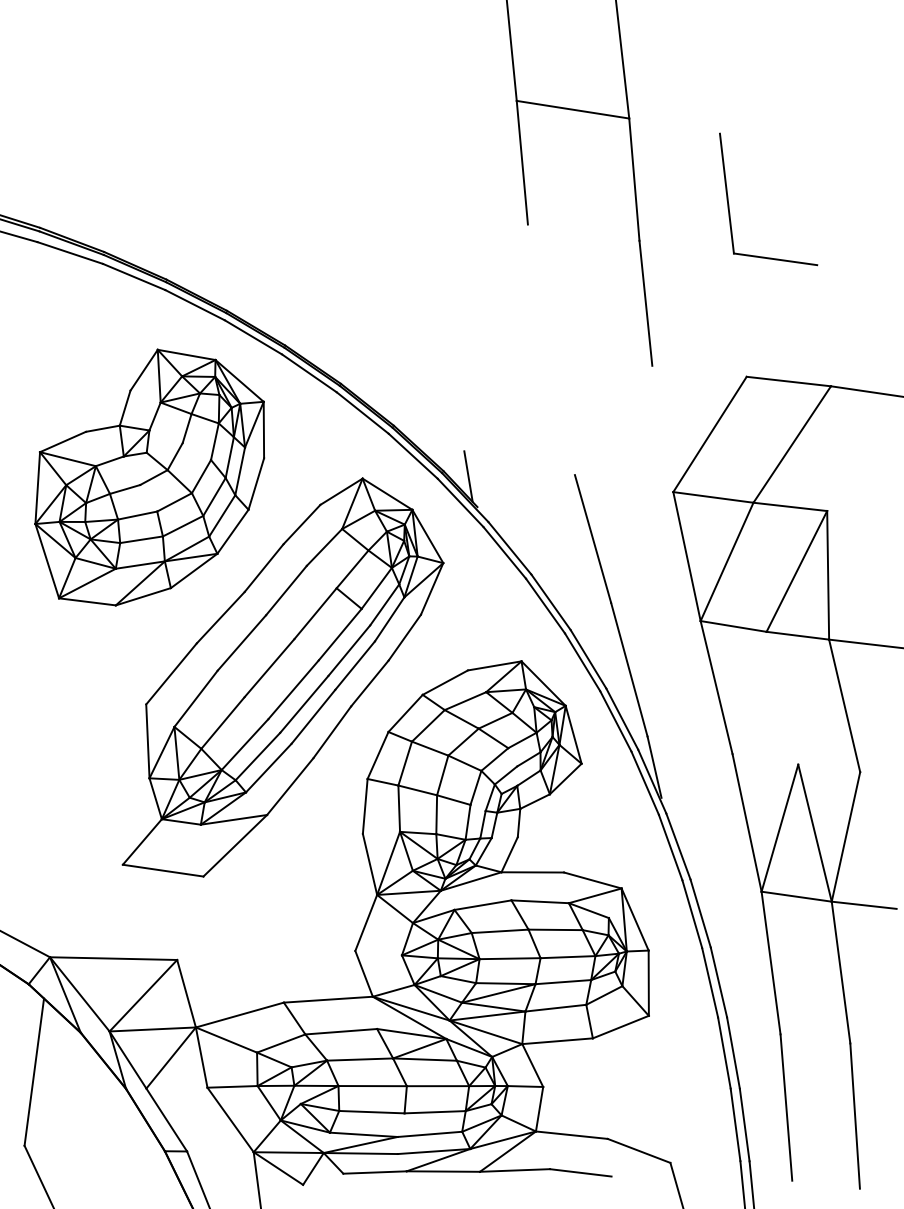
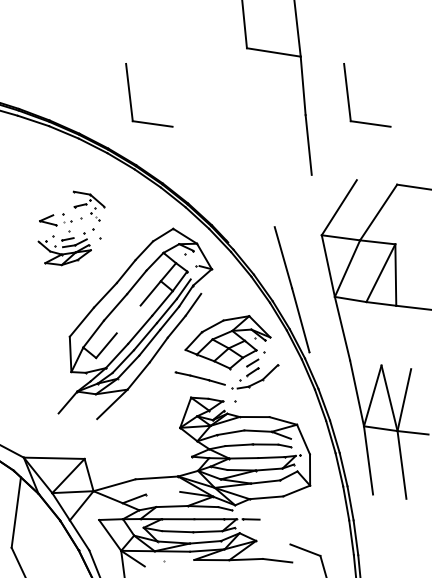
line: (522, 162) -> (249, 77), removed
part: (275, 208) -> (131, 99), added
line: (787, 381) -> (376, 182), removed
part: (149, 477) -> (71, 228), size x0.6
line: (268, 668) -> (128, 319), removed
line: (844, 705) -> (403, 337), removed
line: (162, 871) -> (77, 416), removed
line: (340, 1030) -> (162, 492), removed
line: (785, 1107) -> (375, 529), removed
line: (854, 1115) -> (408, 533), removed
line: (572, 1134) -> (273, 542), removed
line: (375, 1172) -> (179, 560), removed

